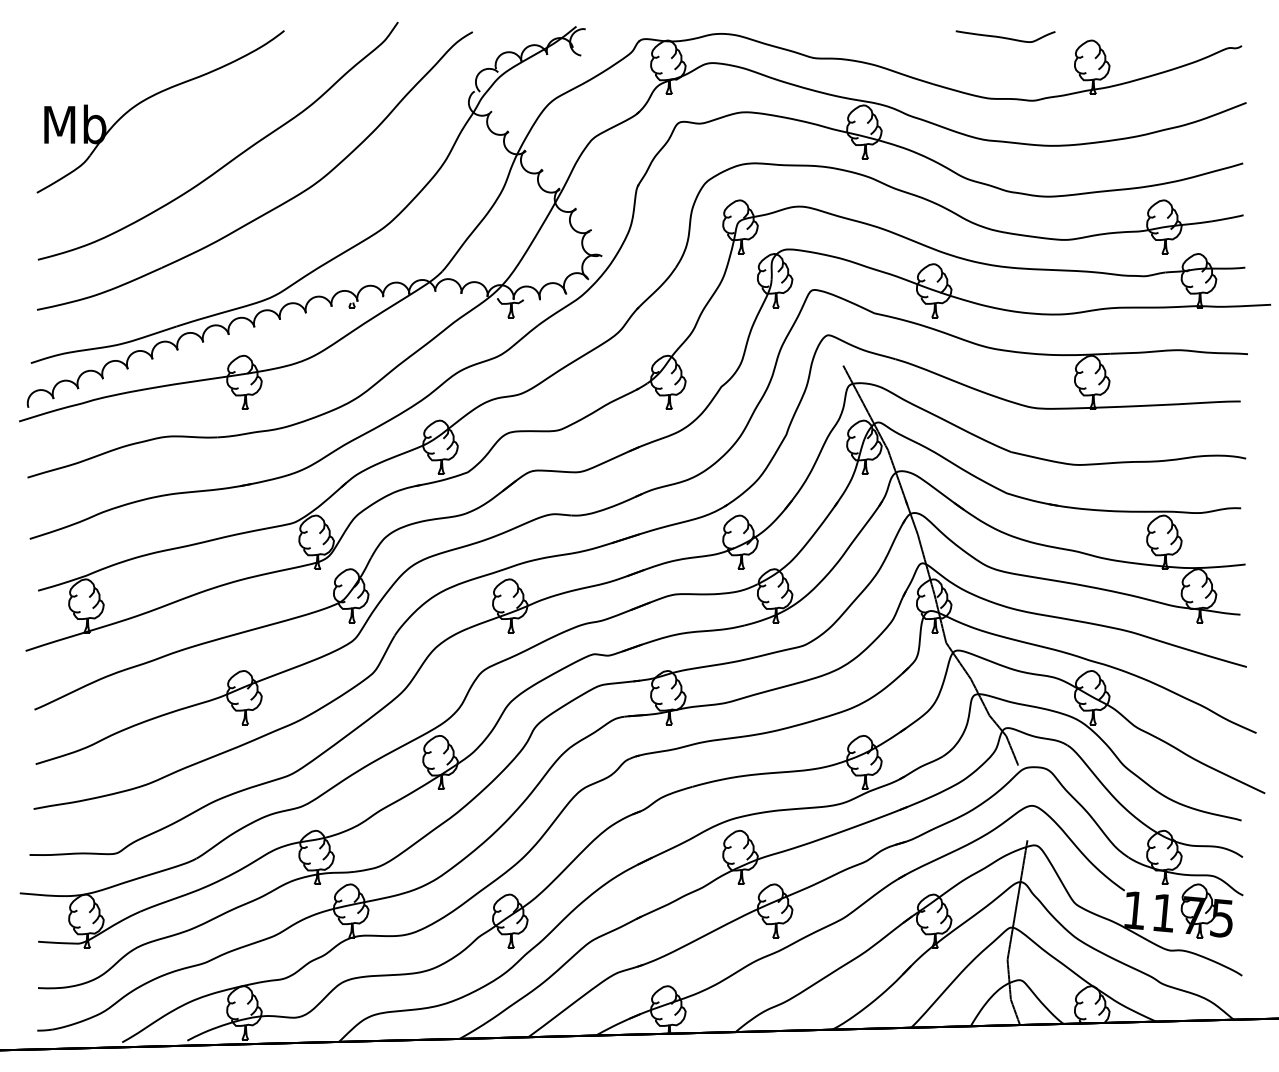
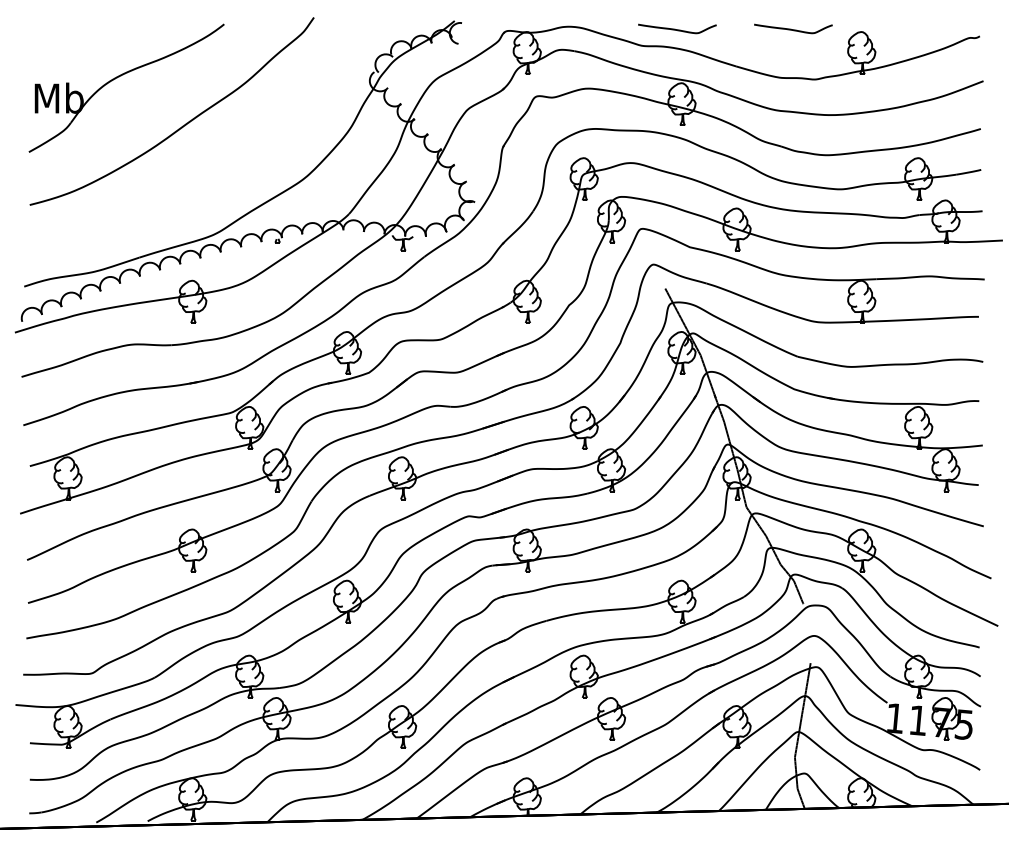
curve: (858, 37) -> (677, 29), added
part: (272, 208) -> (214, 164), removed

